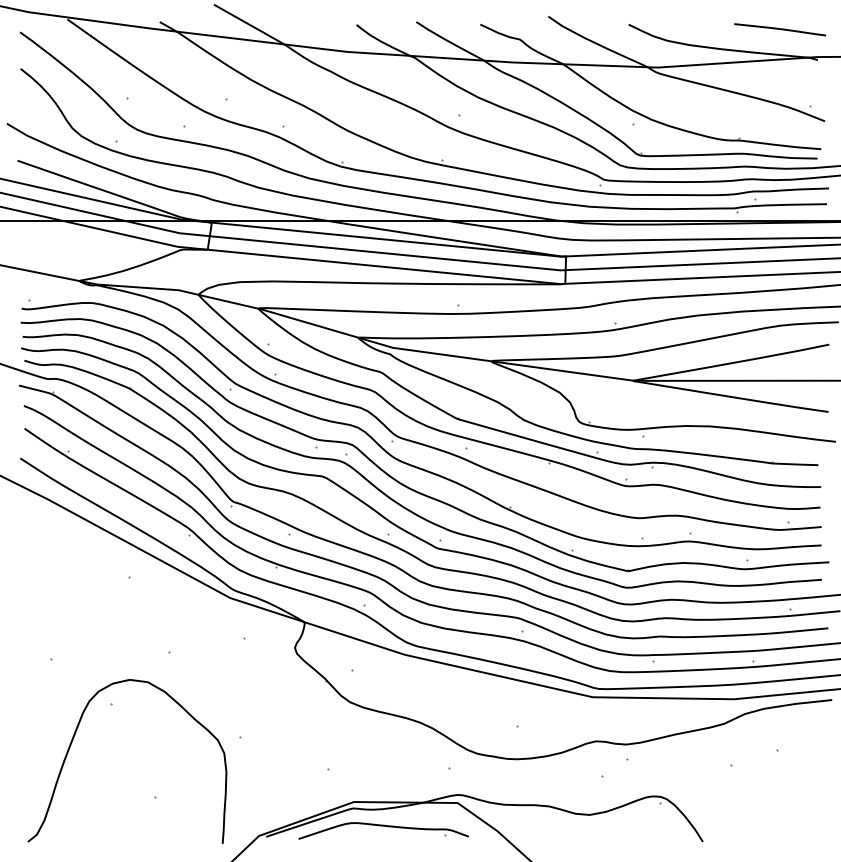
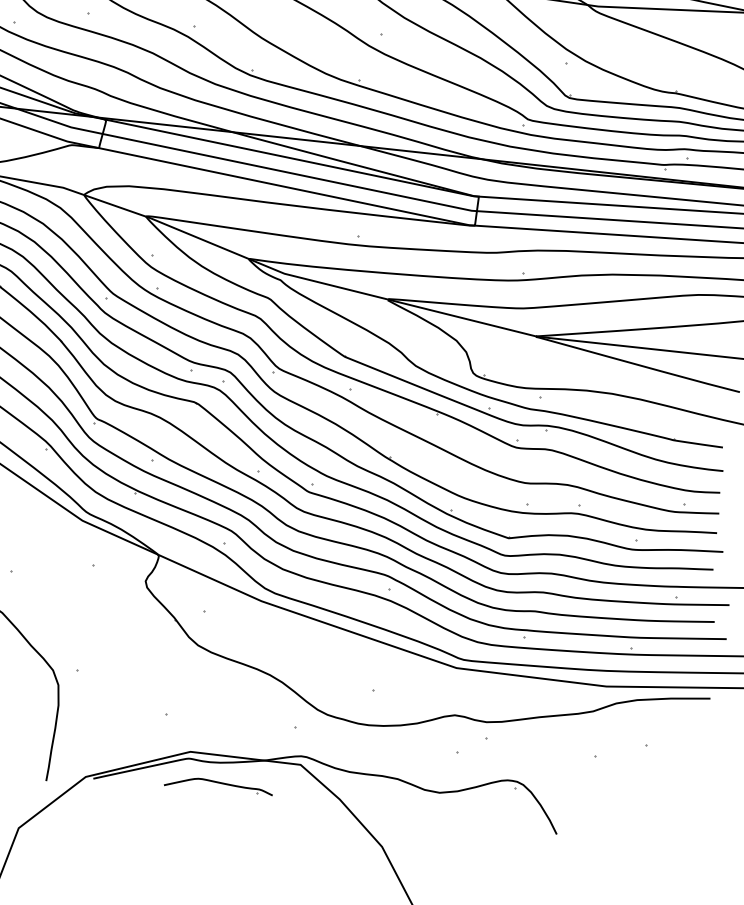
part: (383, 830) -> (218, 785), size x0.6

